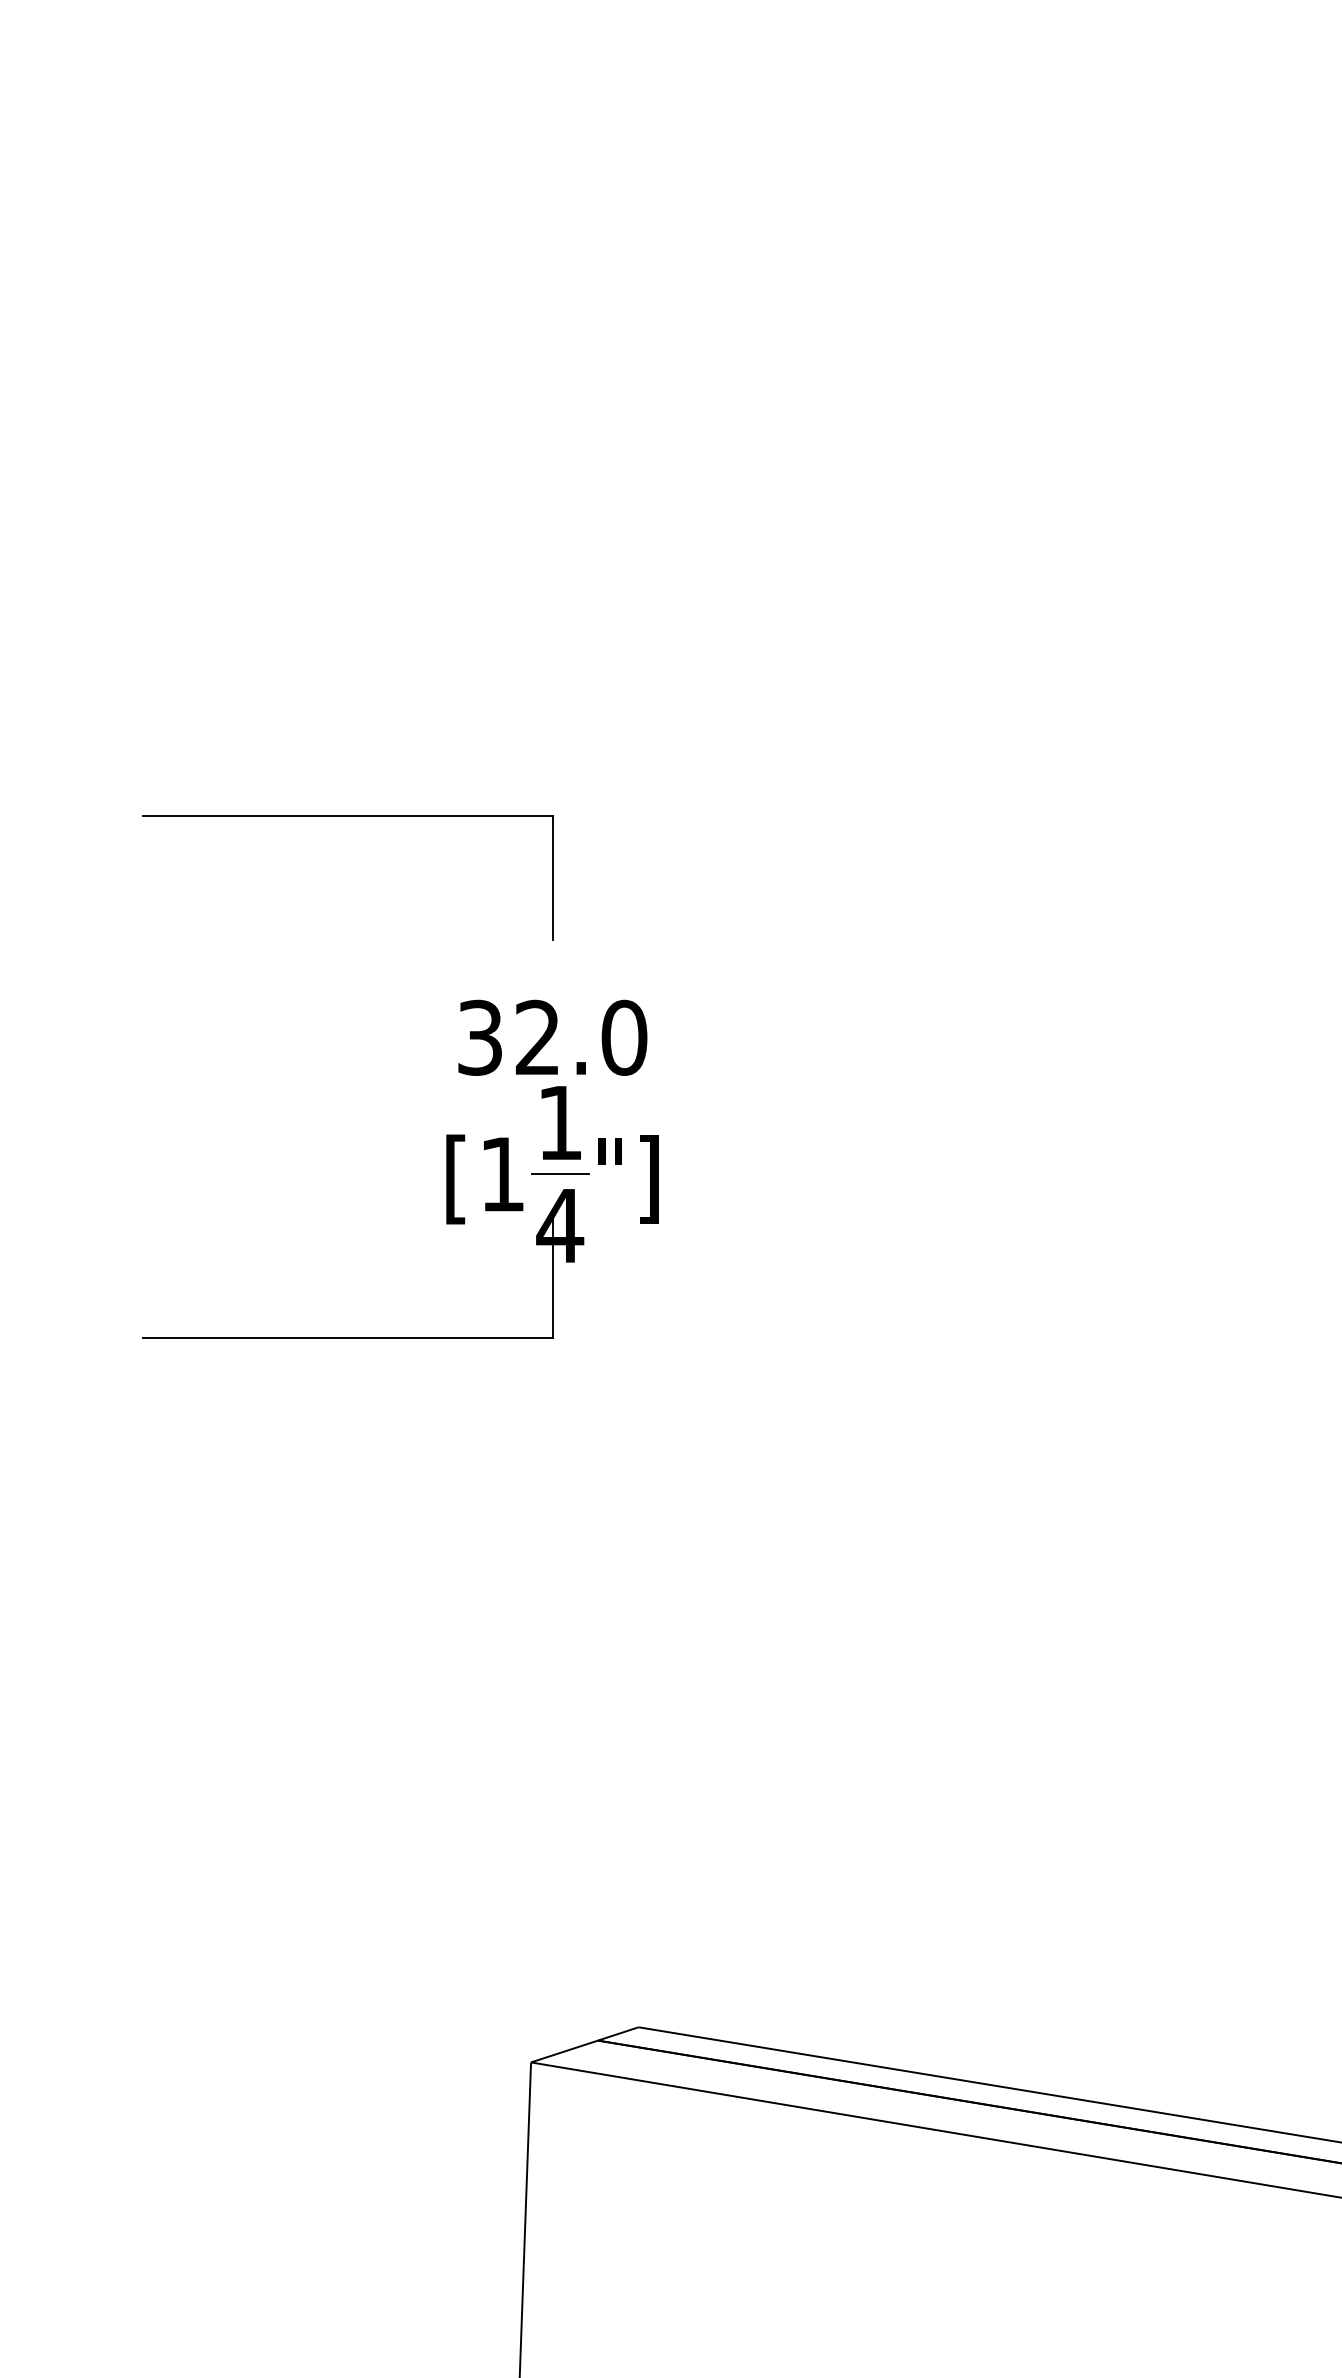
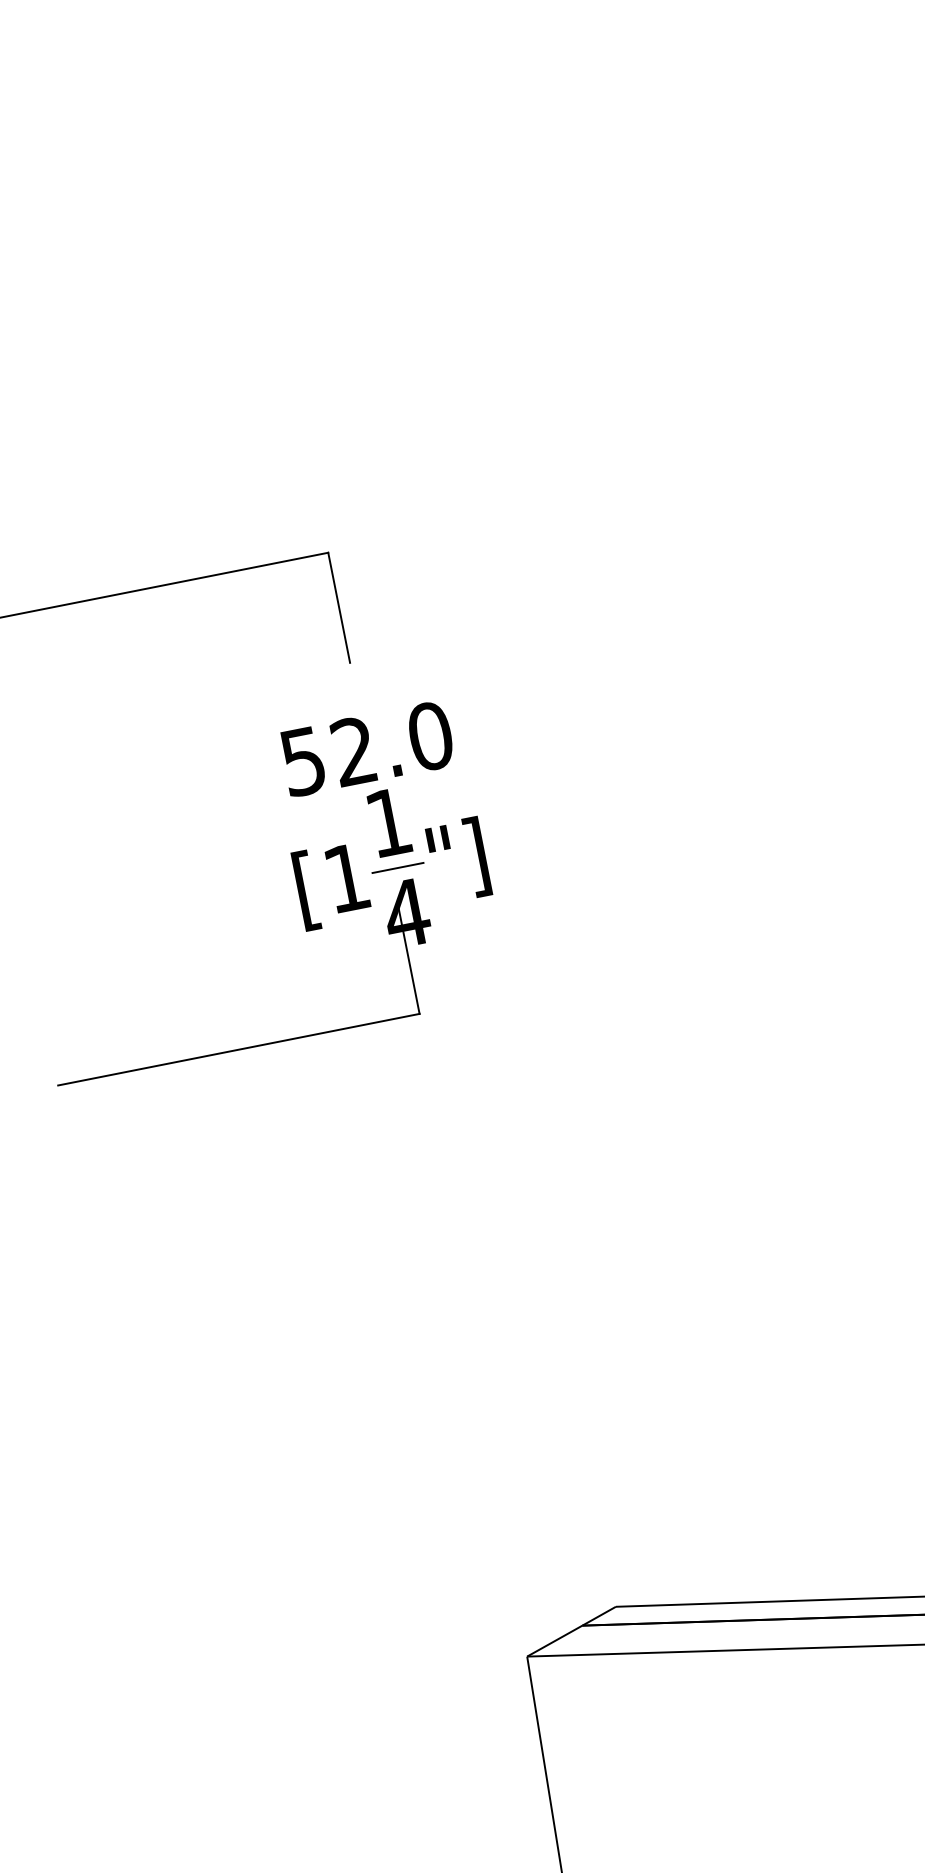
text: (479, 1037) -> (302, 761), 32.0 -> 52.0

